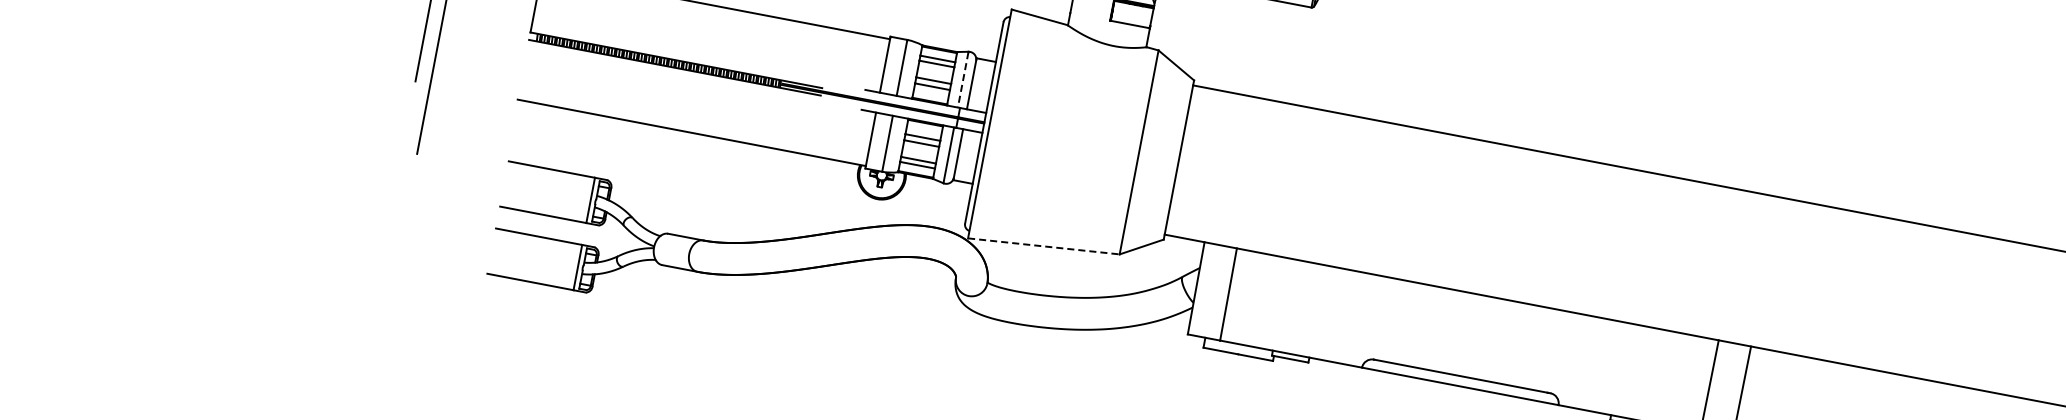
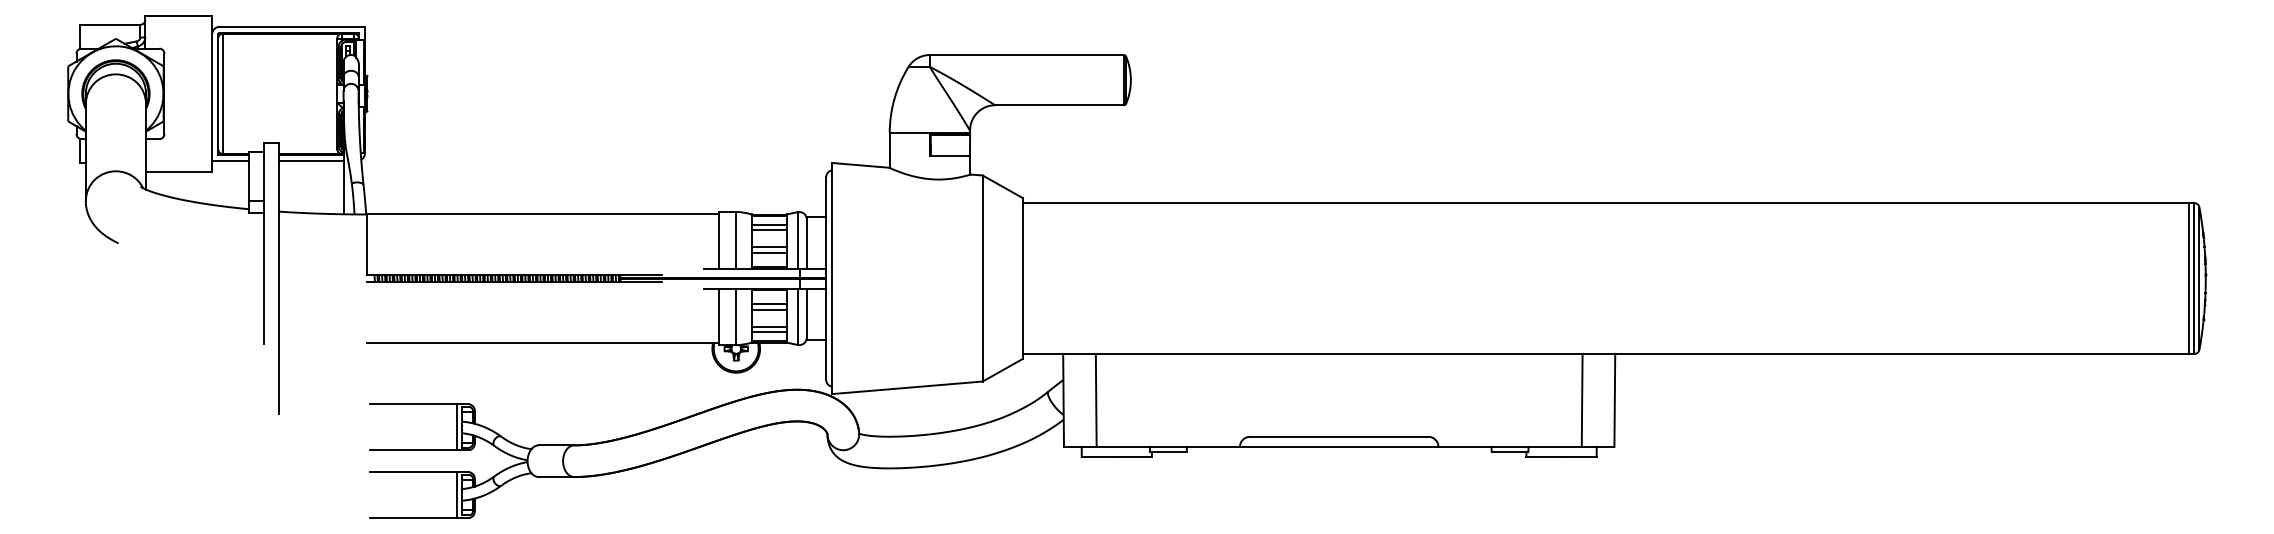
line: (962, 79) -> (797, 240), dashed -> solid
line: (1044, 246) -> (907, 387), dashed -> solid

